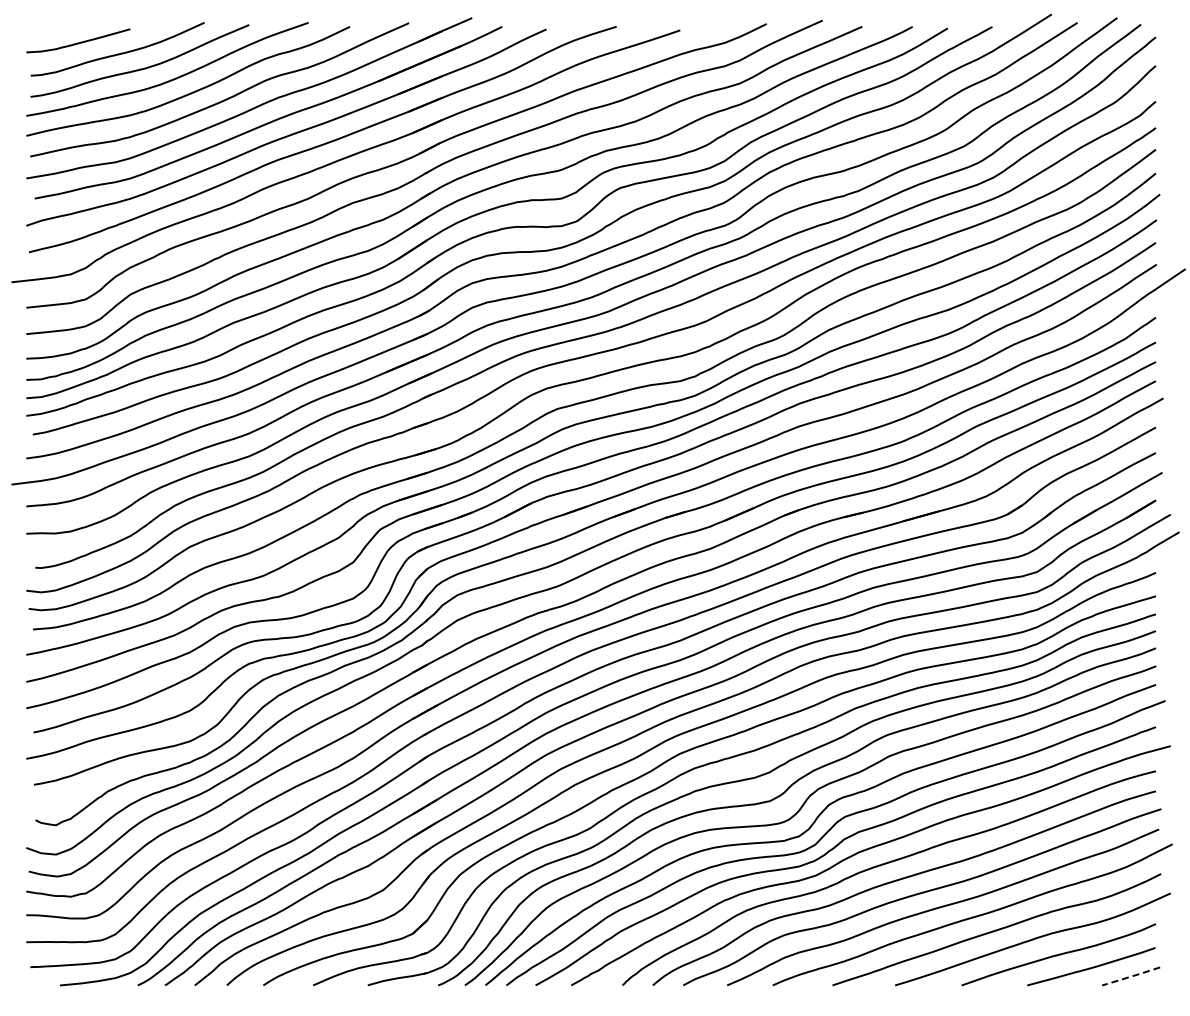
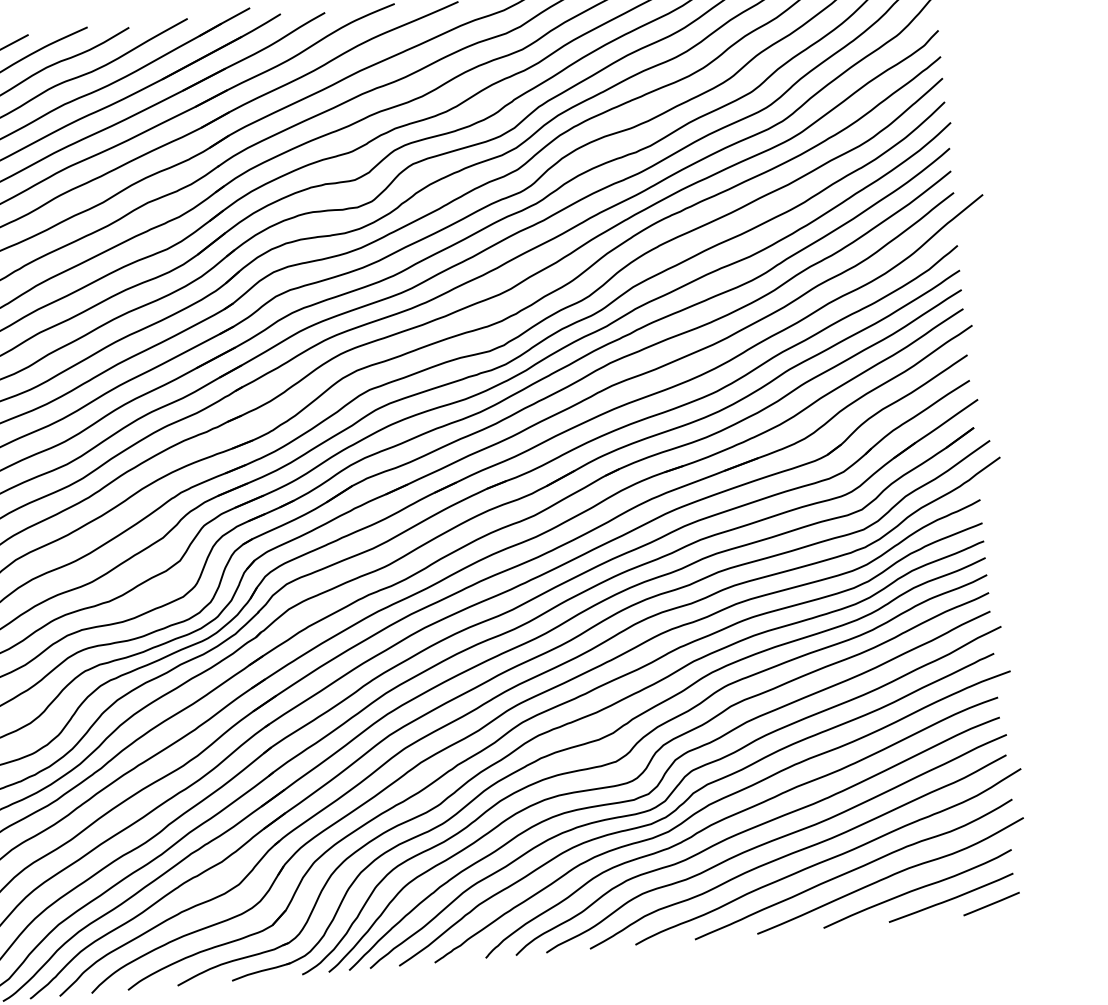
line: (1130, 976) -> (990, 904), dashed -> solid

